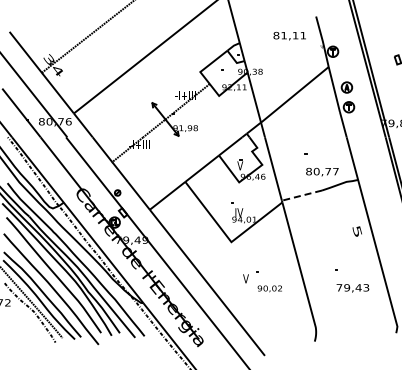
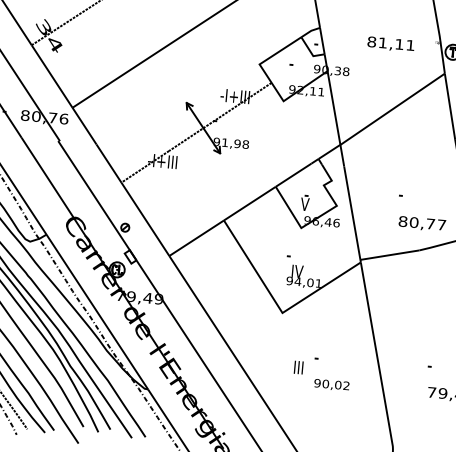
text: (289, 36) -> (390, 44), moved
line: (301, 195) -> (389, 254), dashed -> solid
text: (245, 278) -> (298, 367), V -> III

